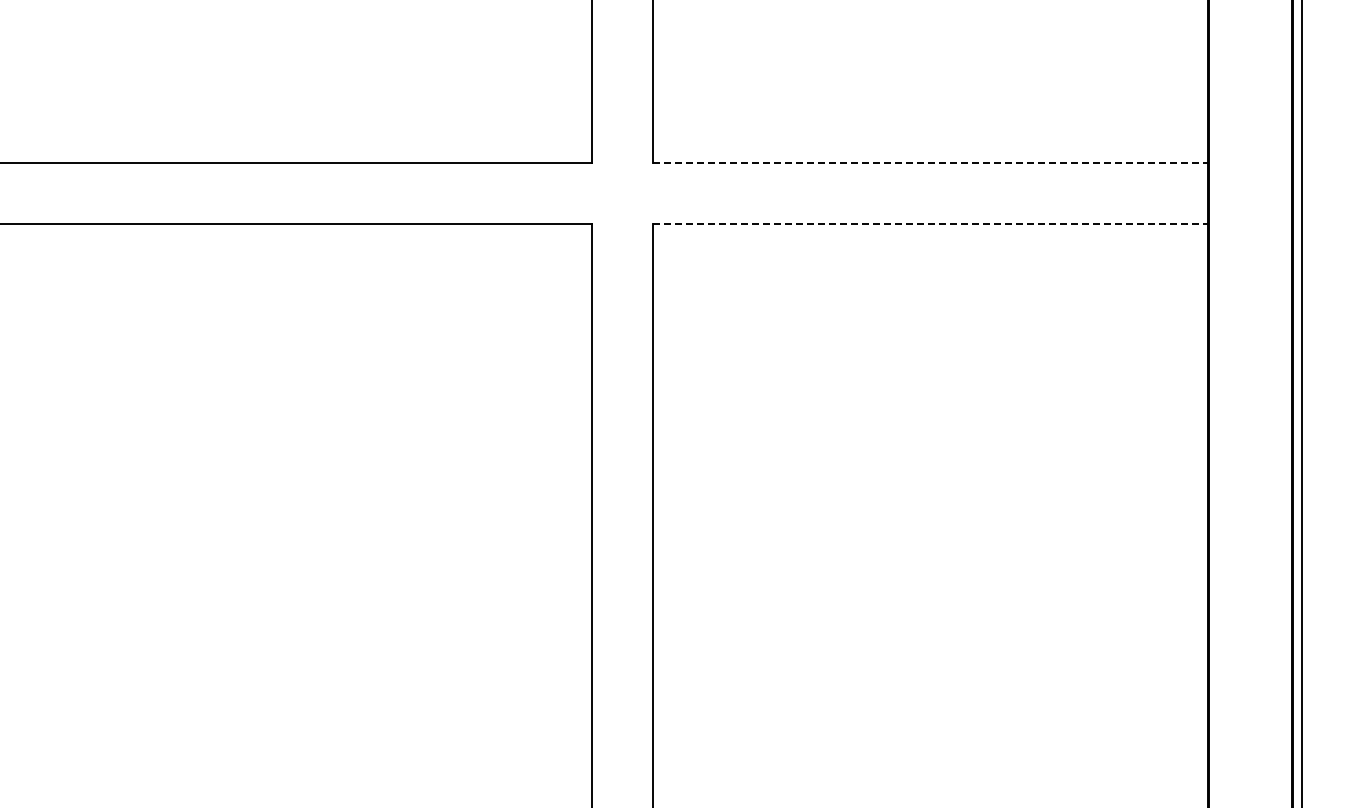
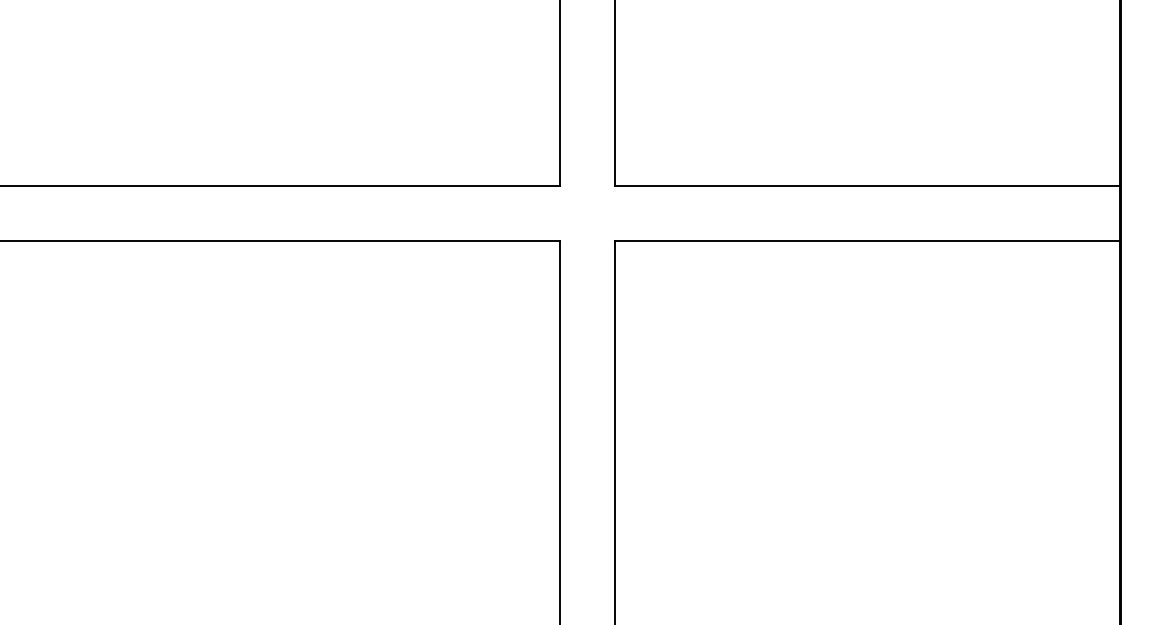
line: (930, 163) -> (867, 186), dashed -> solid
line: (930, 223) -> (867, 240), dashed -> solid

